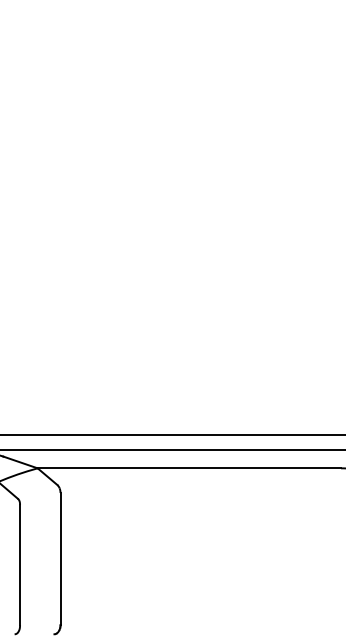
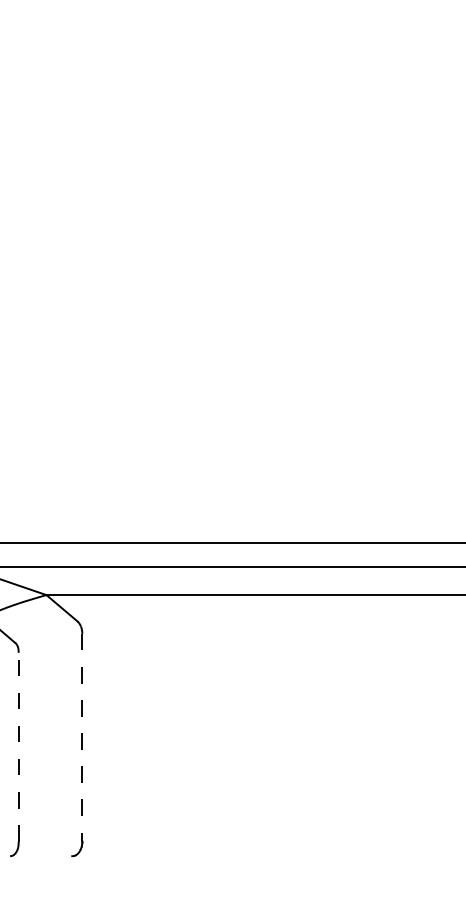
line: (60, 559) -> (82, 738), solid -> dashed
line: (20, 564) -> (19, 746), solid -> dashed

